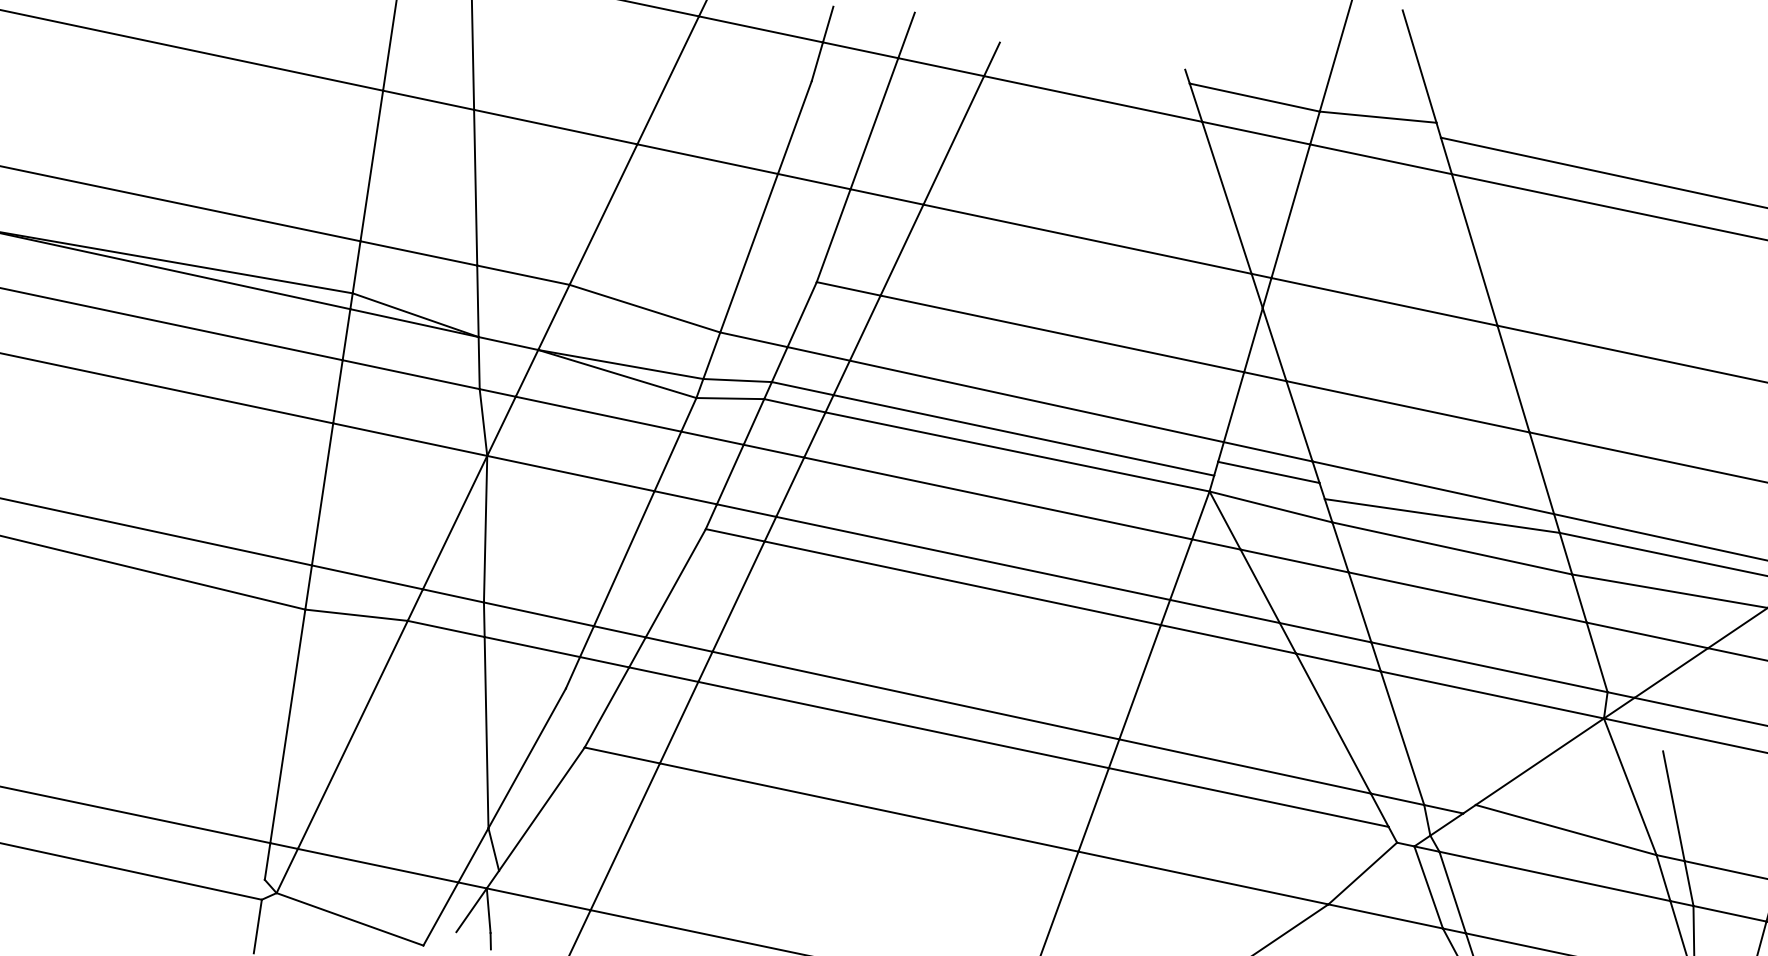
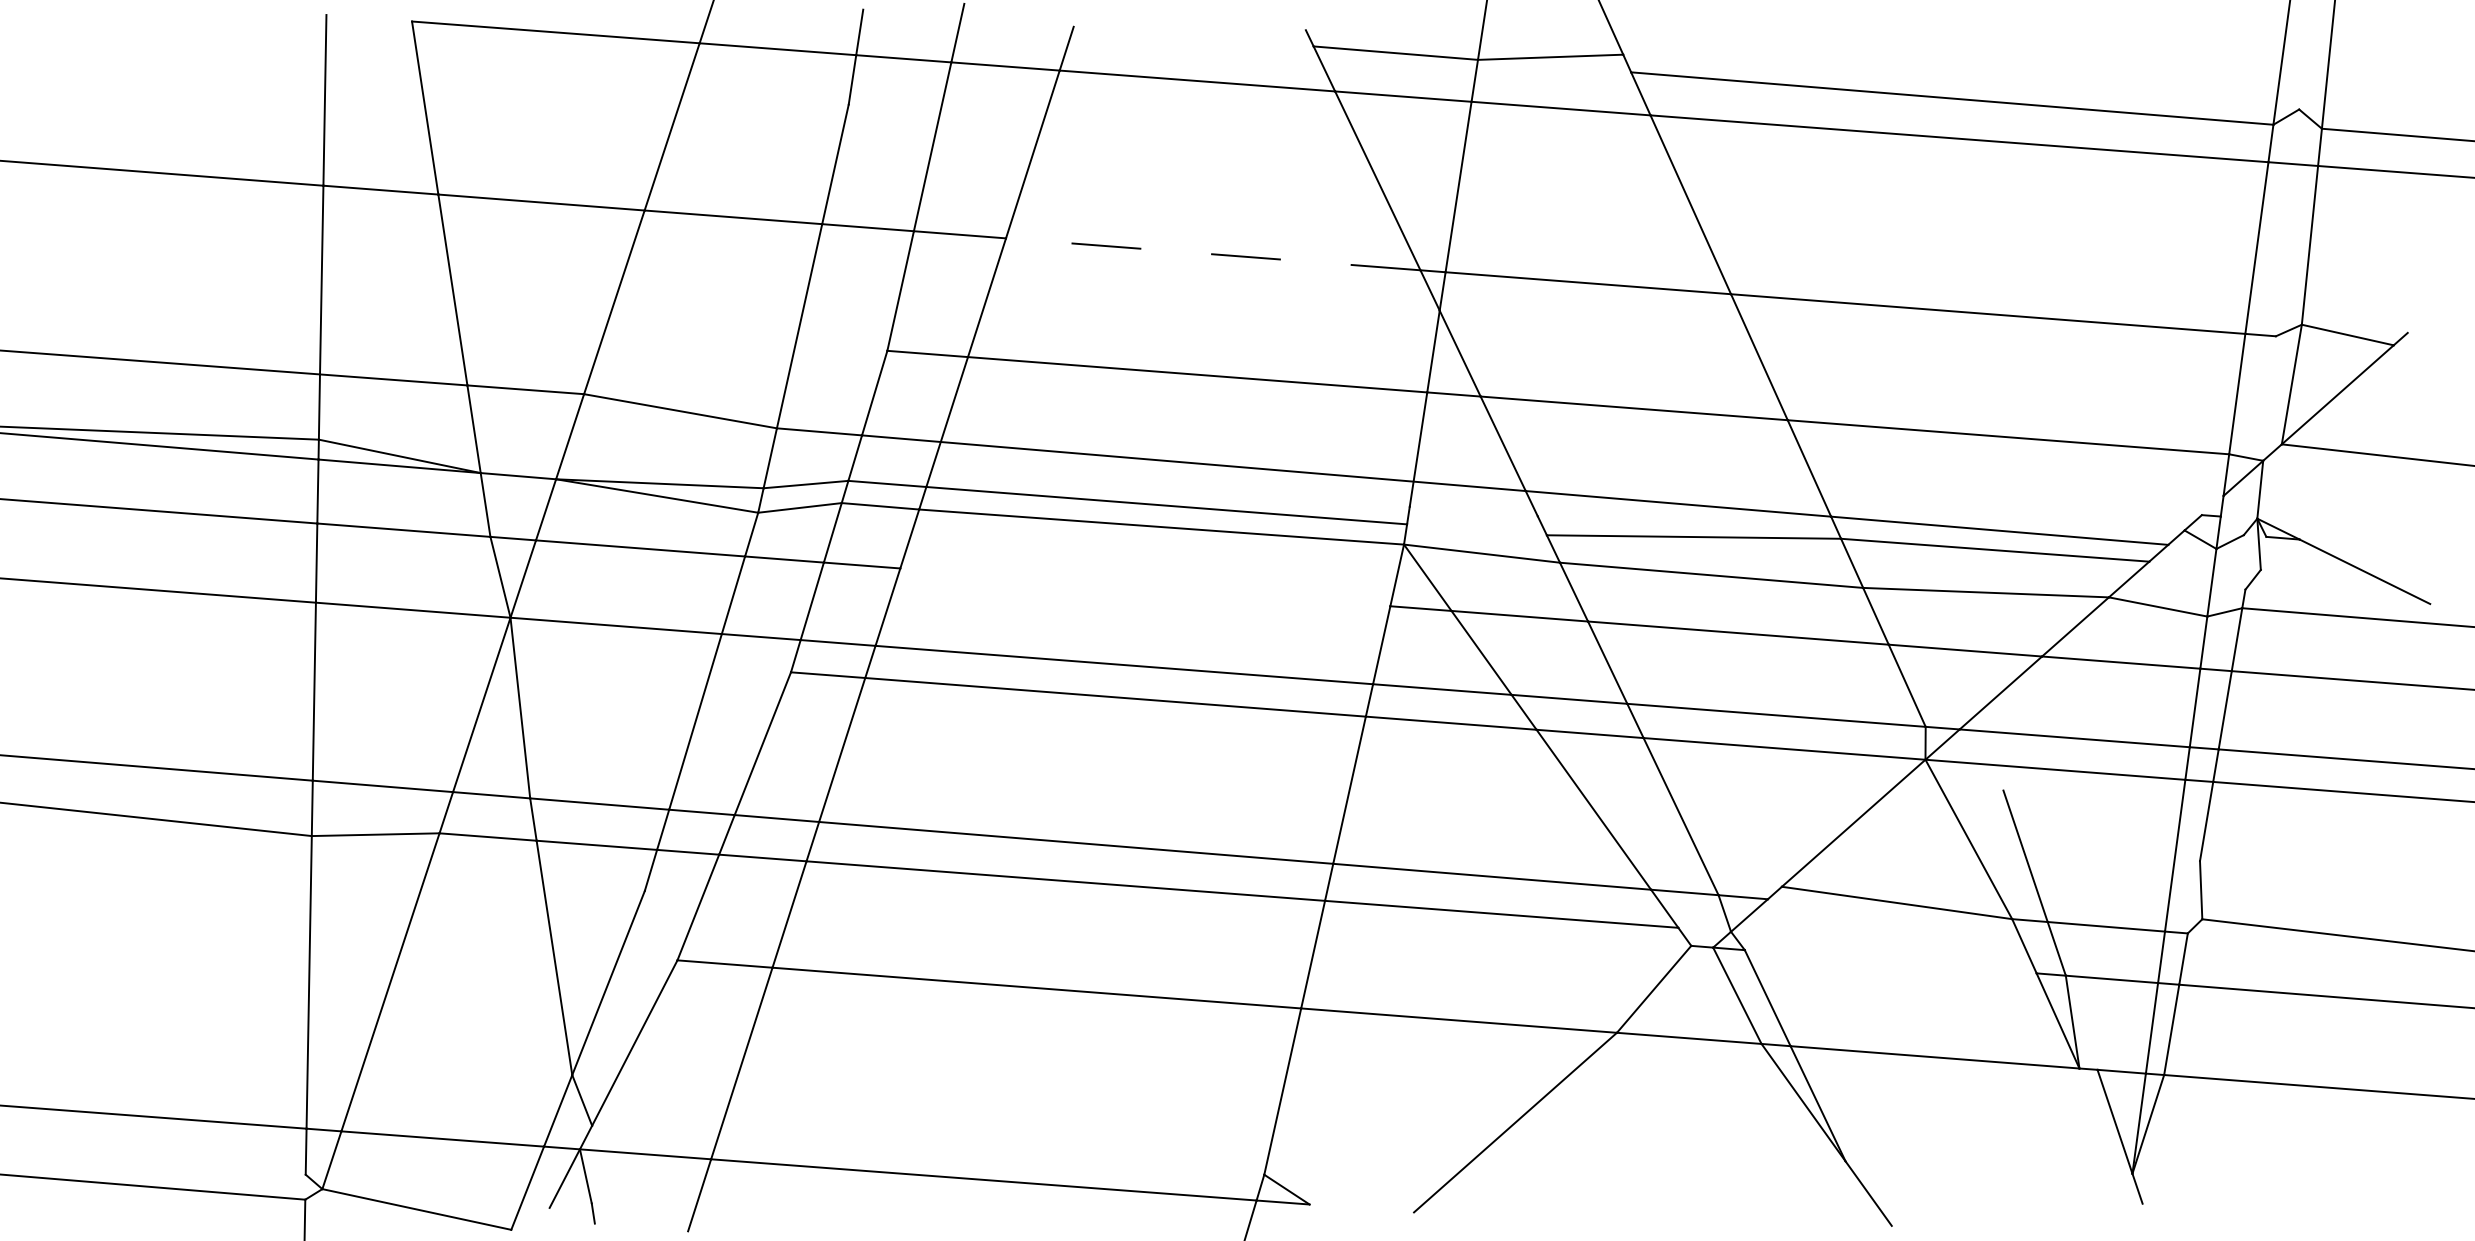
line: (1087, 239) -> (1213, 254), solid -> dashed
line: (1268, 472) -> (1473, 511), removed
line: (998, 498) -> (1145, 587), removed
line: (1554, 876) -> (1890, 961), removed

